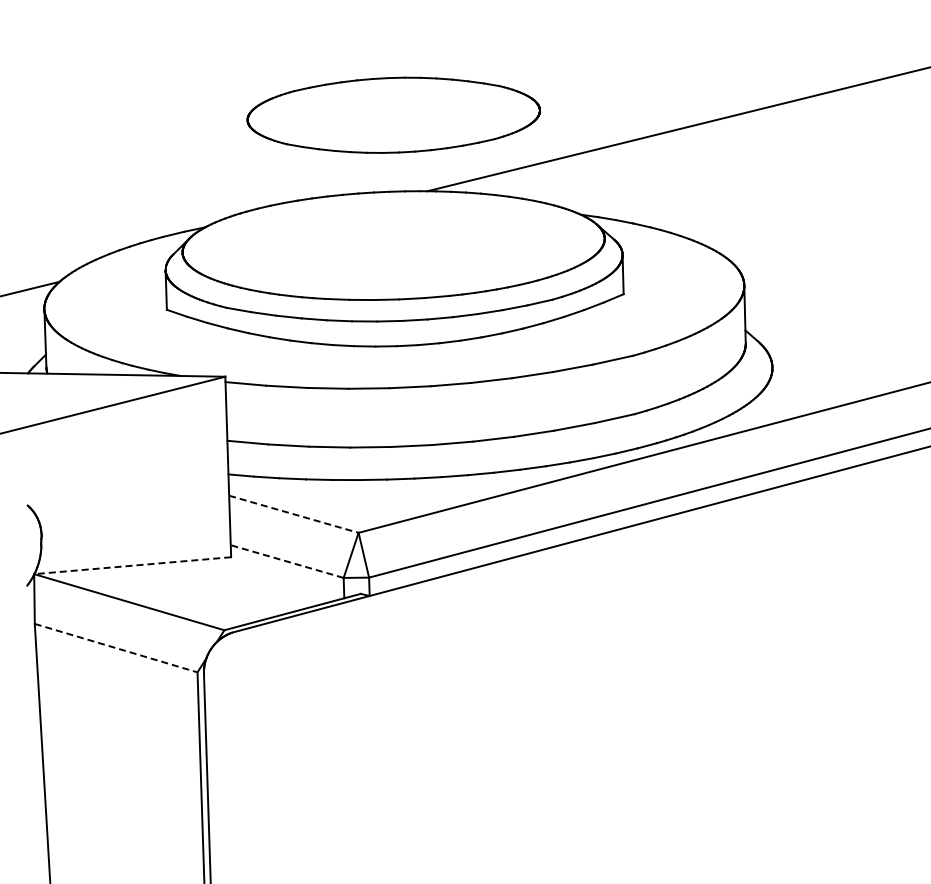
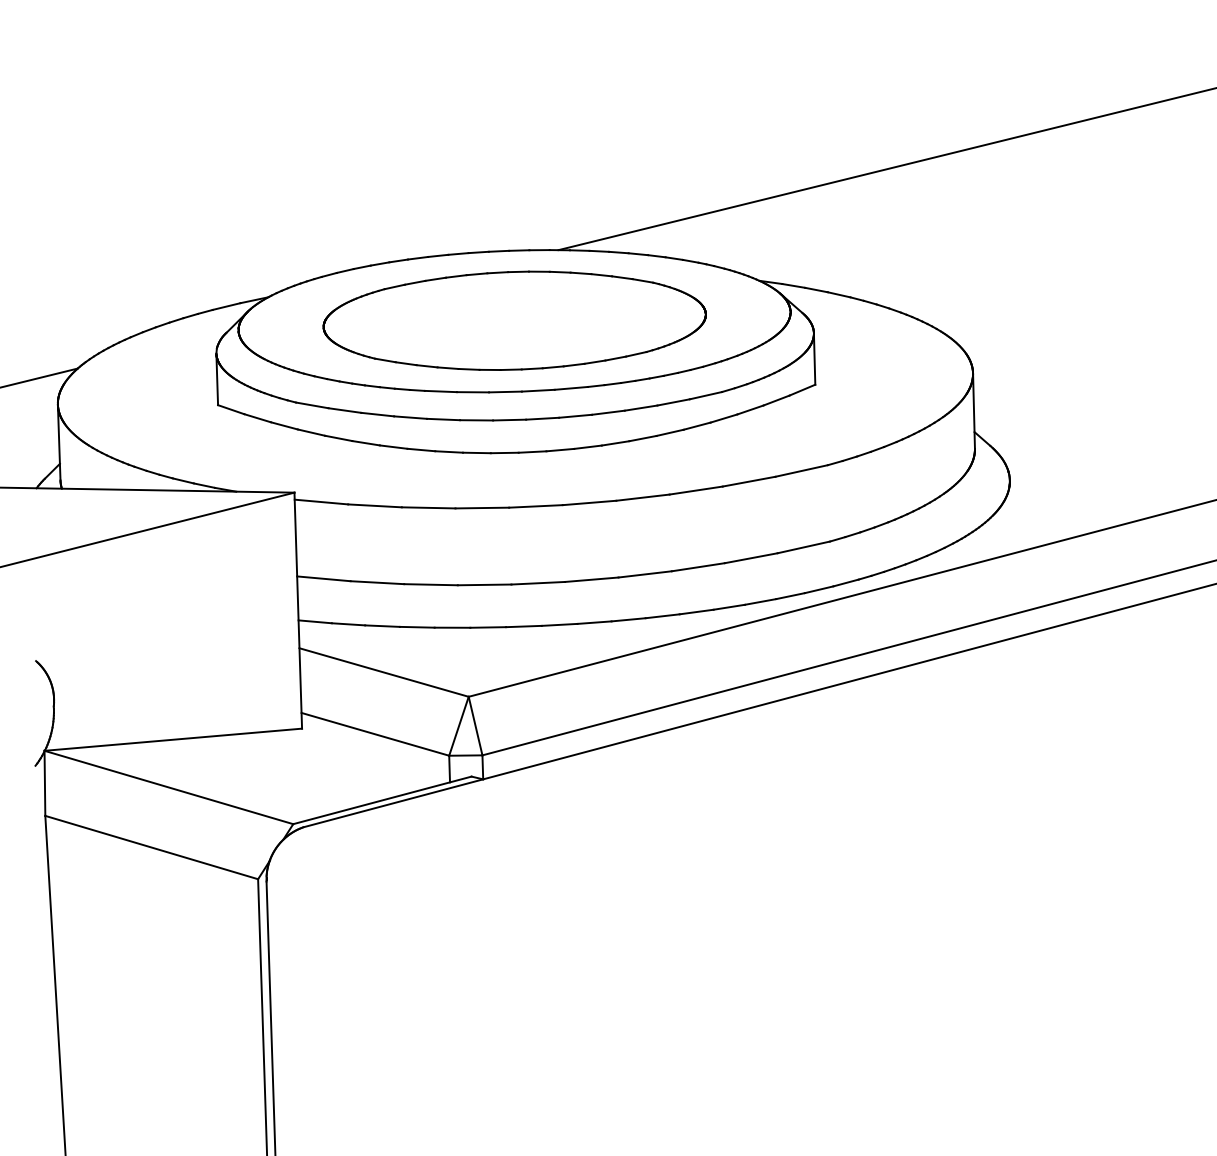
part: (393, 114) -> (514, 319), moved
line: (294, 514) -> (384, 672), dashed -> solid
line: (287, 561) -> (375, 734), dashed -> solid
line: (132, 565) -> (173, 739), dashed -> solid
line: (116, 648) -> (152, 848), dashed -> solid

